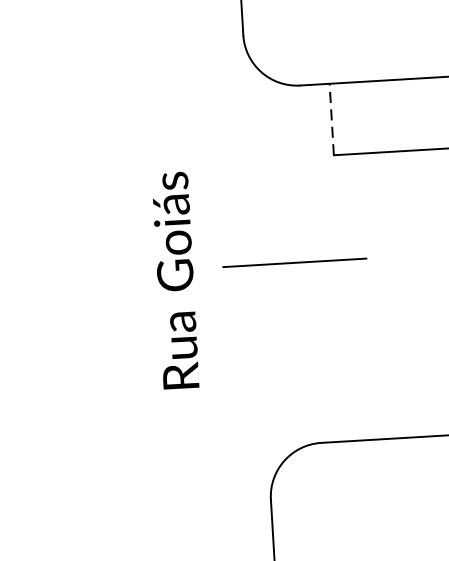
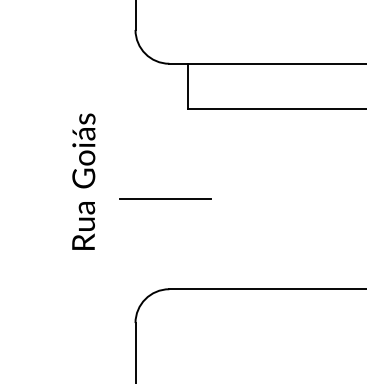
line: (331, 119) -> (187, 86), dashed -> solid
line: (294, 261) -> (165, 198), moved

